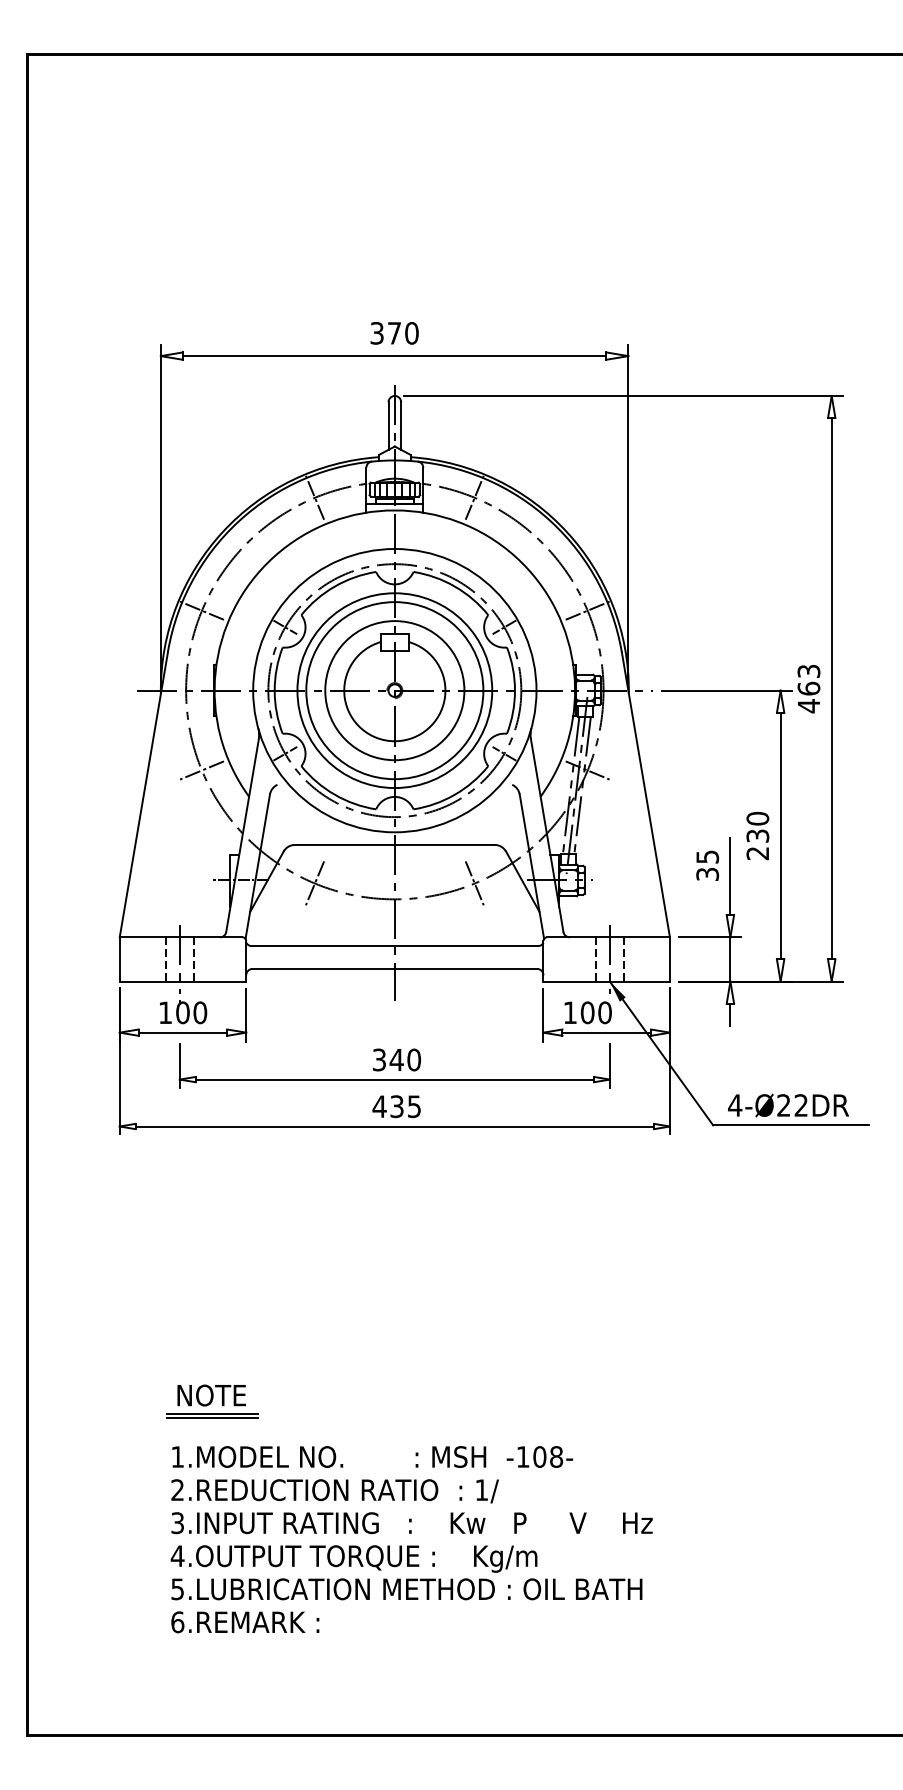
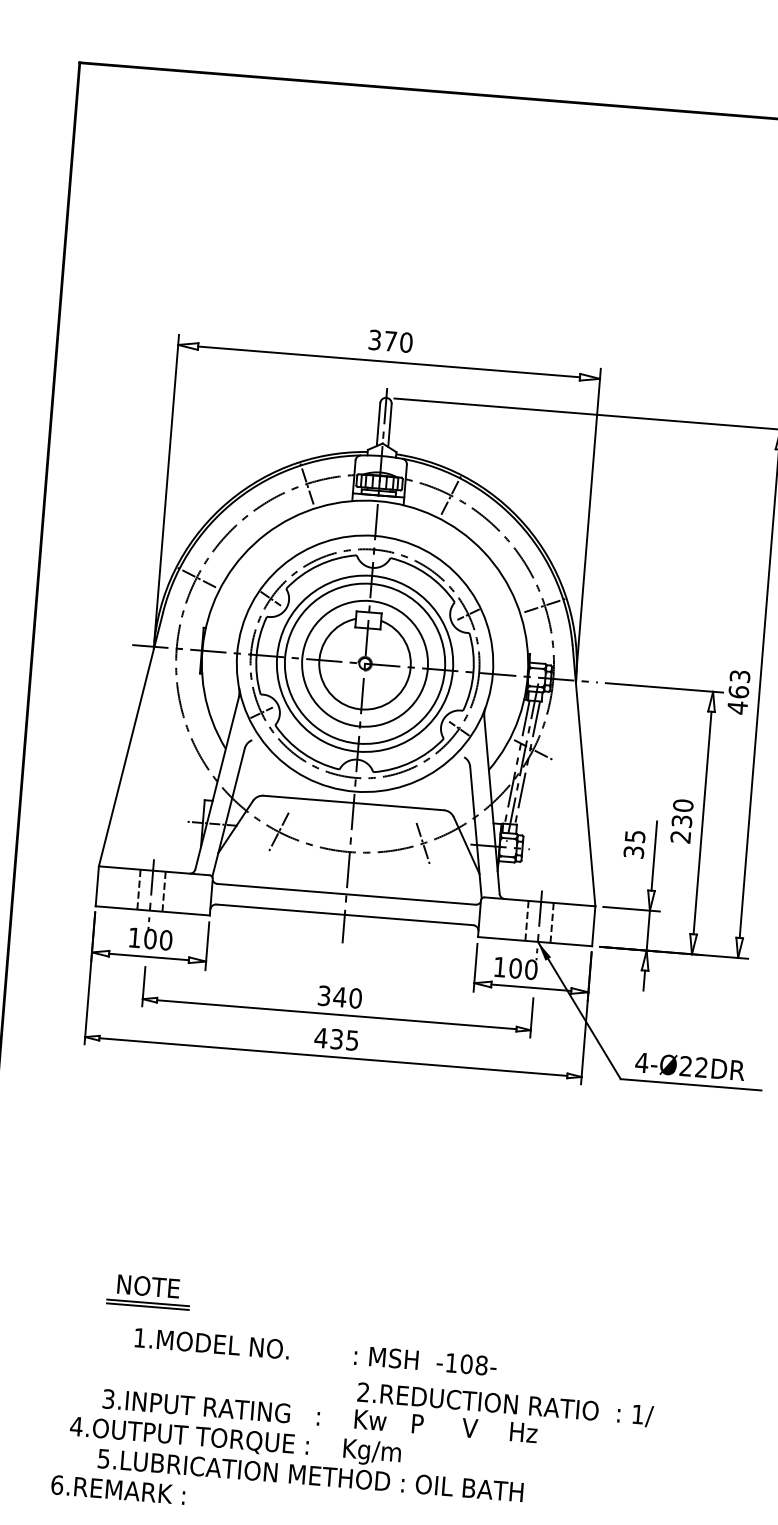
line: (201, 770) -> (184, 721), removed
text: (372, 1456) -> (315, 1351), moved
text: (334, 1491) -> (504, 1405), moved
text: (353, 1558) -> (234, 1441), moved
text: (245, 1622) -> (118, 1490), moved

